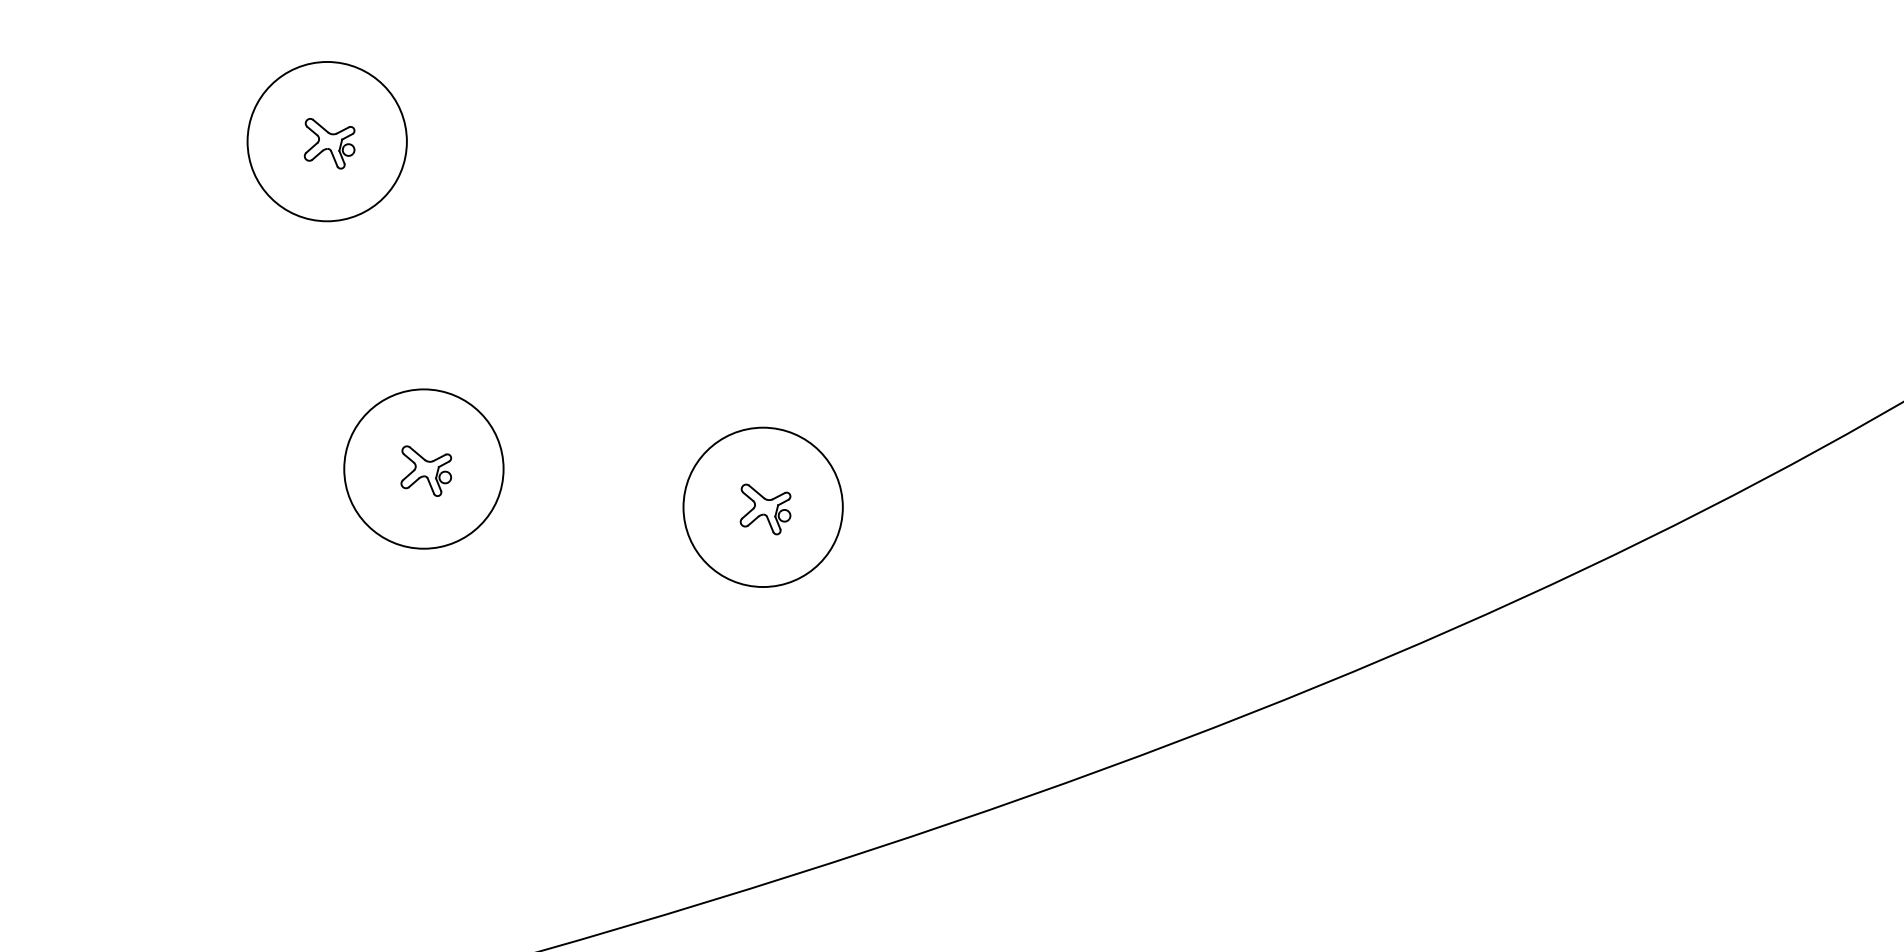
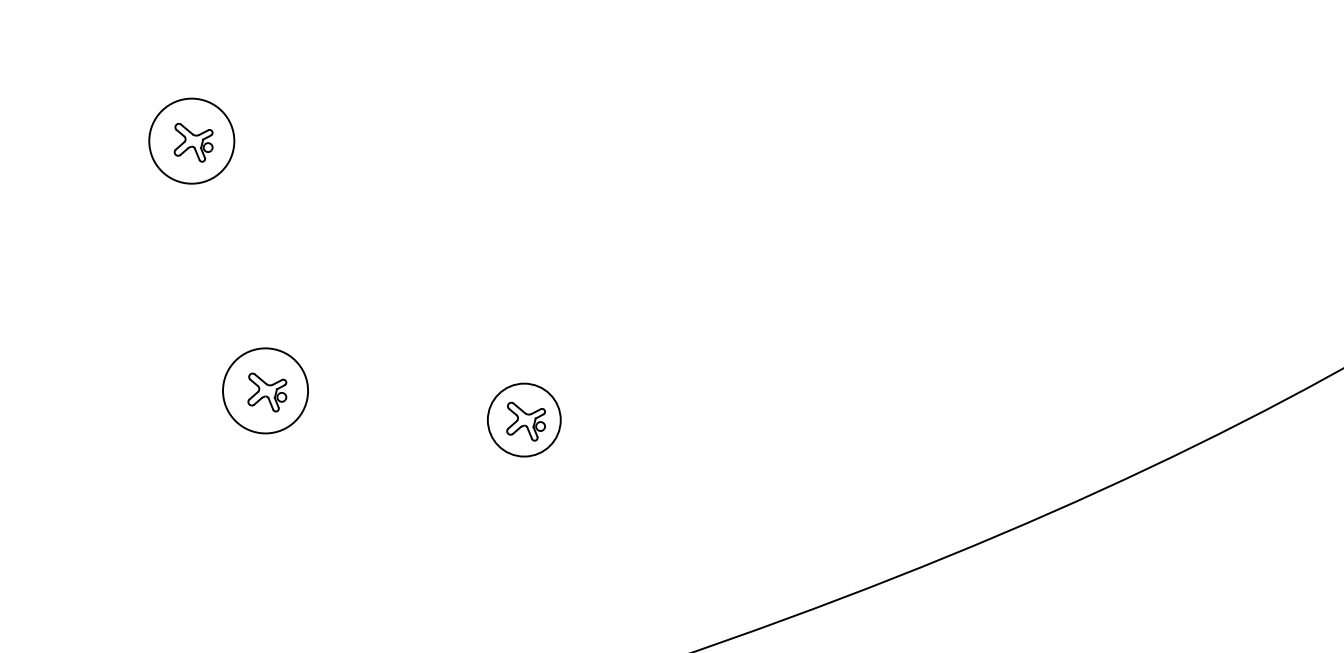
circle: (326, 141) -> (191, 141), size x0.7
circle: (423, 468) -> (265, 390), size x0.7
circle: (762, 507) -> (523, 420), size x0.6

